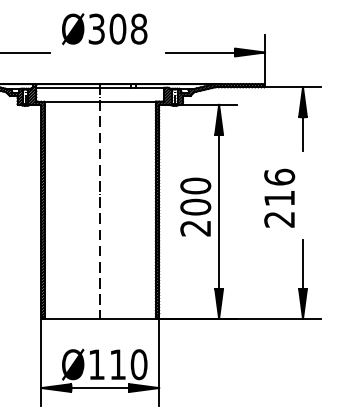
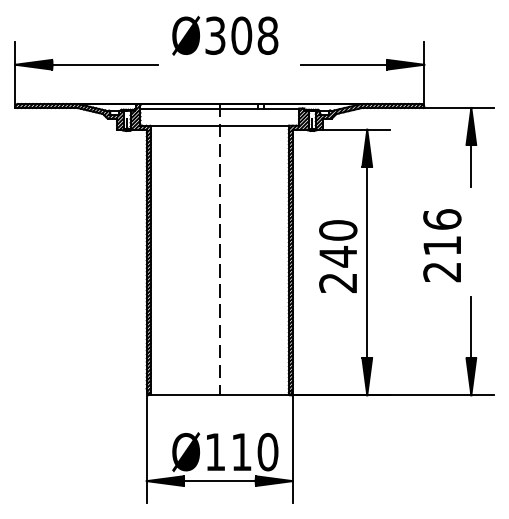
text: (195, 207) -> (338, 256), 200 -> 240

